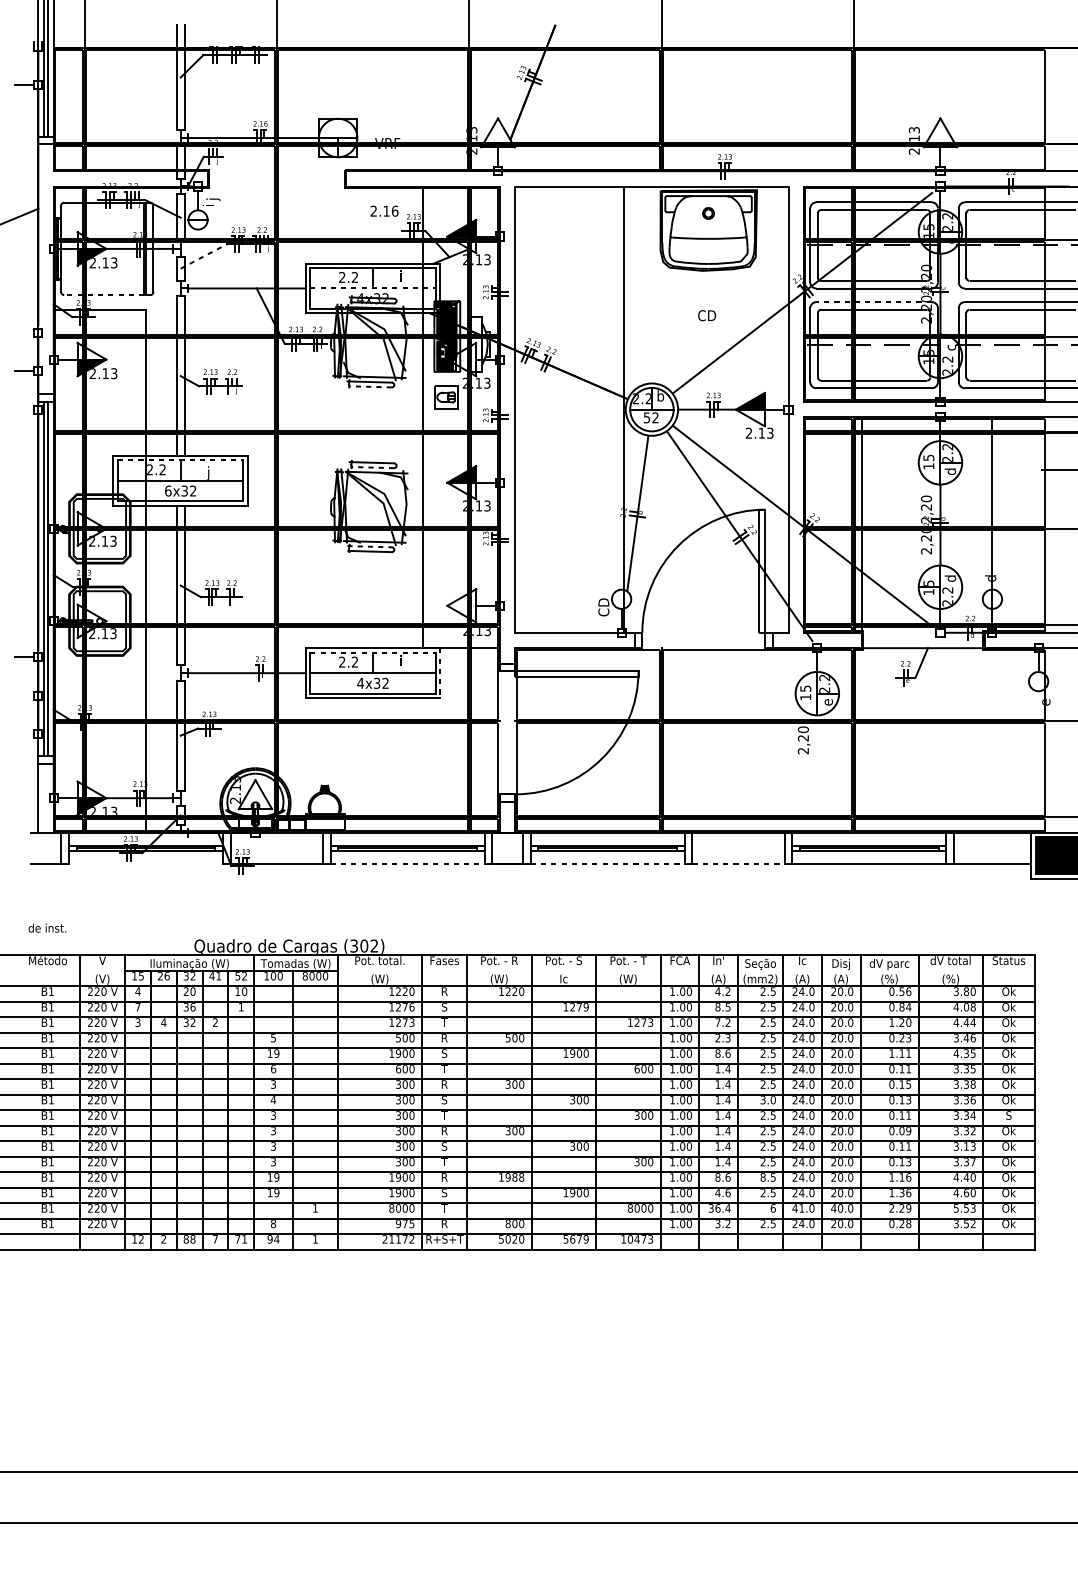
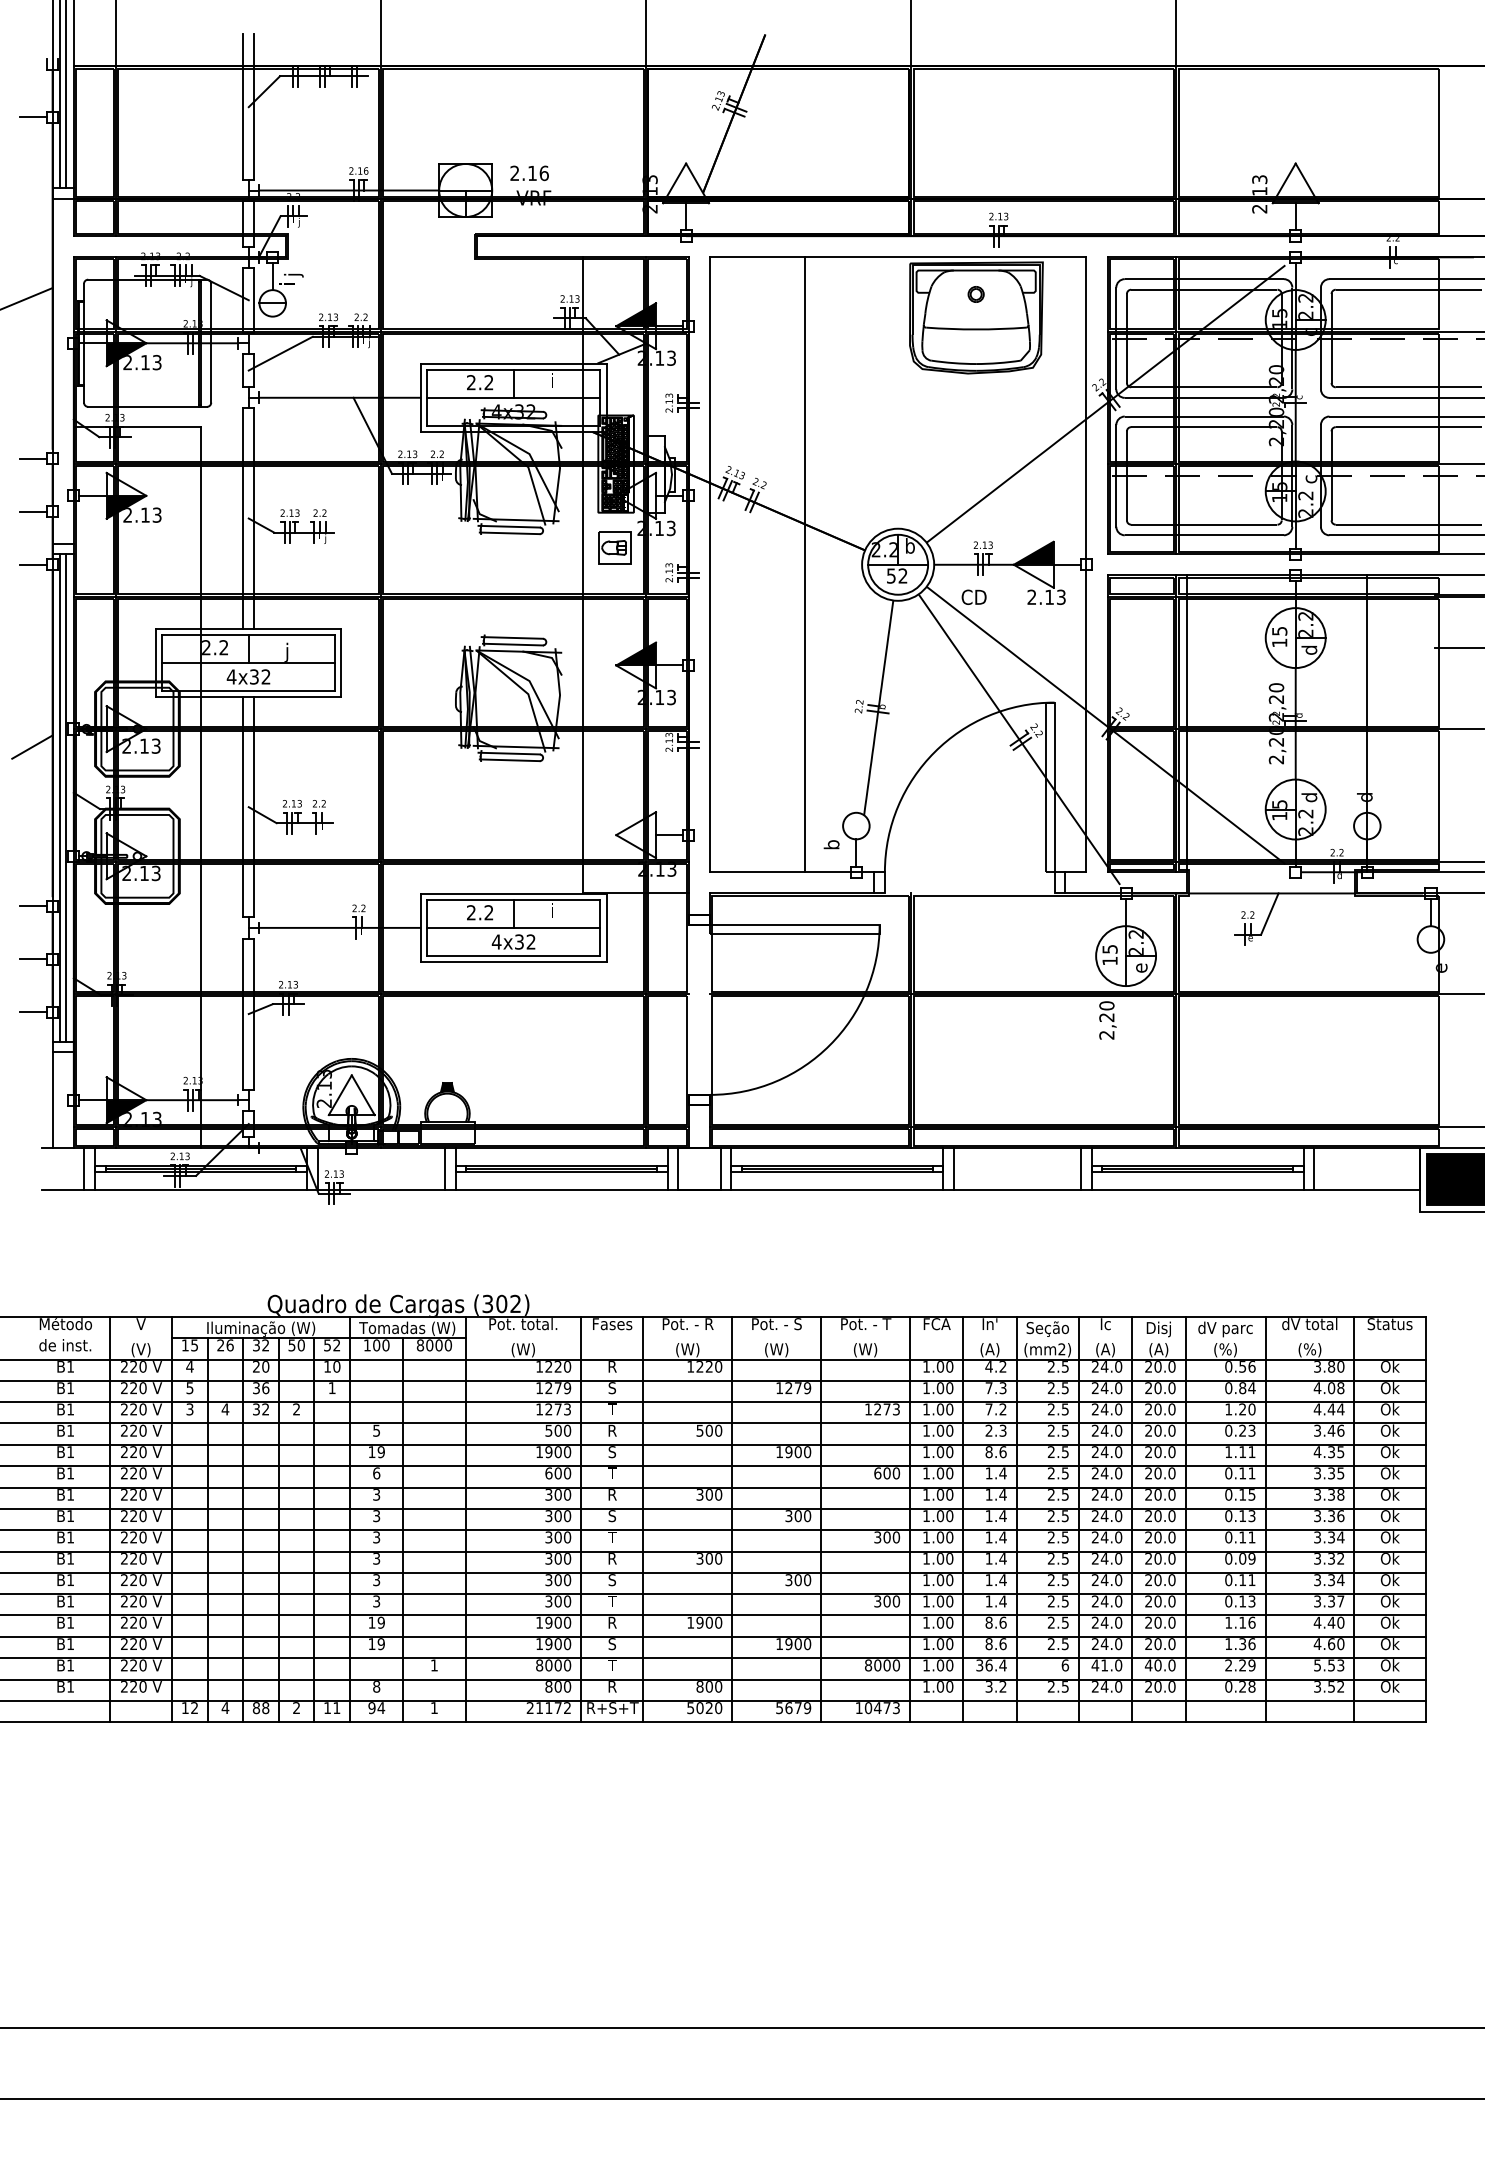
text: (384, 211) -> (529, 173), moved
line: (204, 256) -> (281, 353), dashed -> solid
line: (372, 288) -> (513, 397), dashed -> solid
line: (103, 294) -> (142, 406), dashed -> solid
line: (874, 302) -> (1204, 416), dashed -> solid
text: (706, 315) -> (973, 596), moved
line: (24, 332) -> (33, 458), added
line: (369, 386) -> (509, 533), dashed -> solid
line: (24, 409) -> (33, 564), added
line: (623, 409) -> (805, 564), moved
line: (180, 460) -> (248, 634), dashed -> solid
line: (372, 467) -> (512, 644), dashed -> solid
text: (168, 490) -> (231, 676), 6x32 -> 4x32
line: (23, 541) -> (32, 746), added
line: (369, 546) -> (509, 753), dashed -> solid
text: (603, 606) -> (831, 836), CD -> b
line: (372, 652) -> (513, 899), dashed -> solid
line: (440, 673) -> (606, 928), dashed -> solid
line: (24, 696) -> (33, 959), added
line: (24, 734) -> (33, 1012), added
line: (146, 863) -> (201, 1190), added
line: (408, 863) -> (562, 1190), dashed -> solid
line: (607, 863) -> (837, 1190), dashed -> solid
line: (738, 863) -> (1017, 1190), dashed -> solid
text: (47, 928) -> (65, 1345), moved
text: (215, 976) -> (296, 1345), 41 -> 50
text: (563, 979) -> (776, 1350), Ic -> (W)
text: (137, 1007) -> (189, 1388), 7 -> 5
text: (412, 1007) -> (567, 1388), 1276 -> 1279
text: (722, 1007) -> (995, 1388), 8.5 -> 7.3
text: (273, 1100) -> (376, 1516), 4 -> 3
text: (768, 1100) -> (1058, 1516), 3.0 -> 2.5
text: (1008, 1115) -> (1389, 1537), S -> Ok
text: (970, 1146) -> (1336, 1580), 3.13 -> 3.34
text: (517, 1177) -> (713, 1622), 1988 -> 1900
text: (762, 1177) -> (1050, 1622), 8.5 -> 2.5
text: (717, 1193) -> (988, 1644), 4.6 -> 8.6
text: (405, 1223) -> (558, 1686), 975 -> 800
text: (163, 1238) -> (225, 1707), 2 -> 4
text: (215, 1238) -> (296, 1707), 7 -> 2
text: (237, 1238) -> (327, 1707), 71 -> 11

